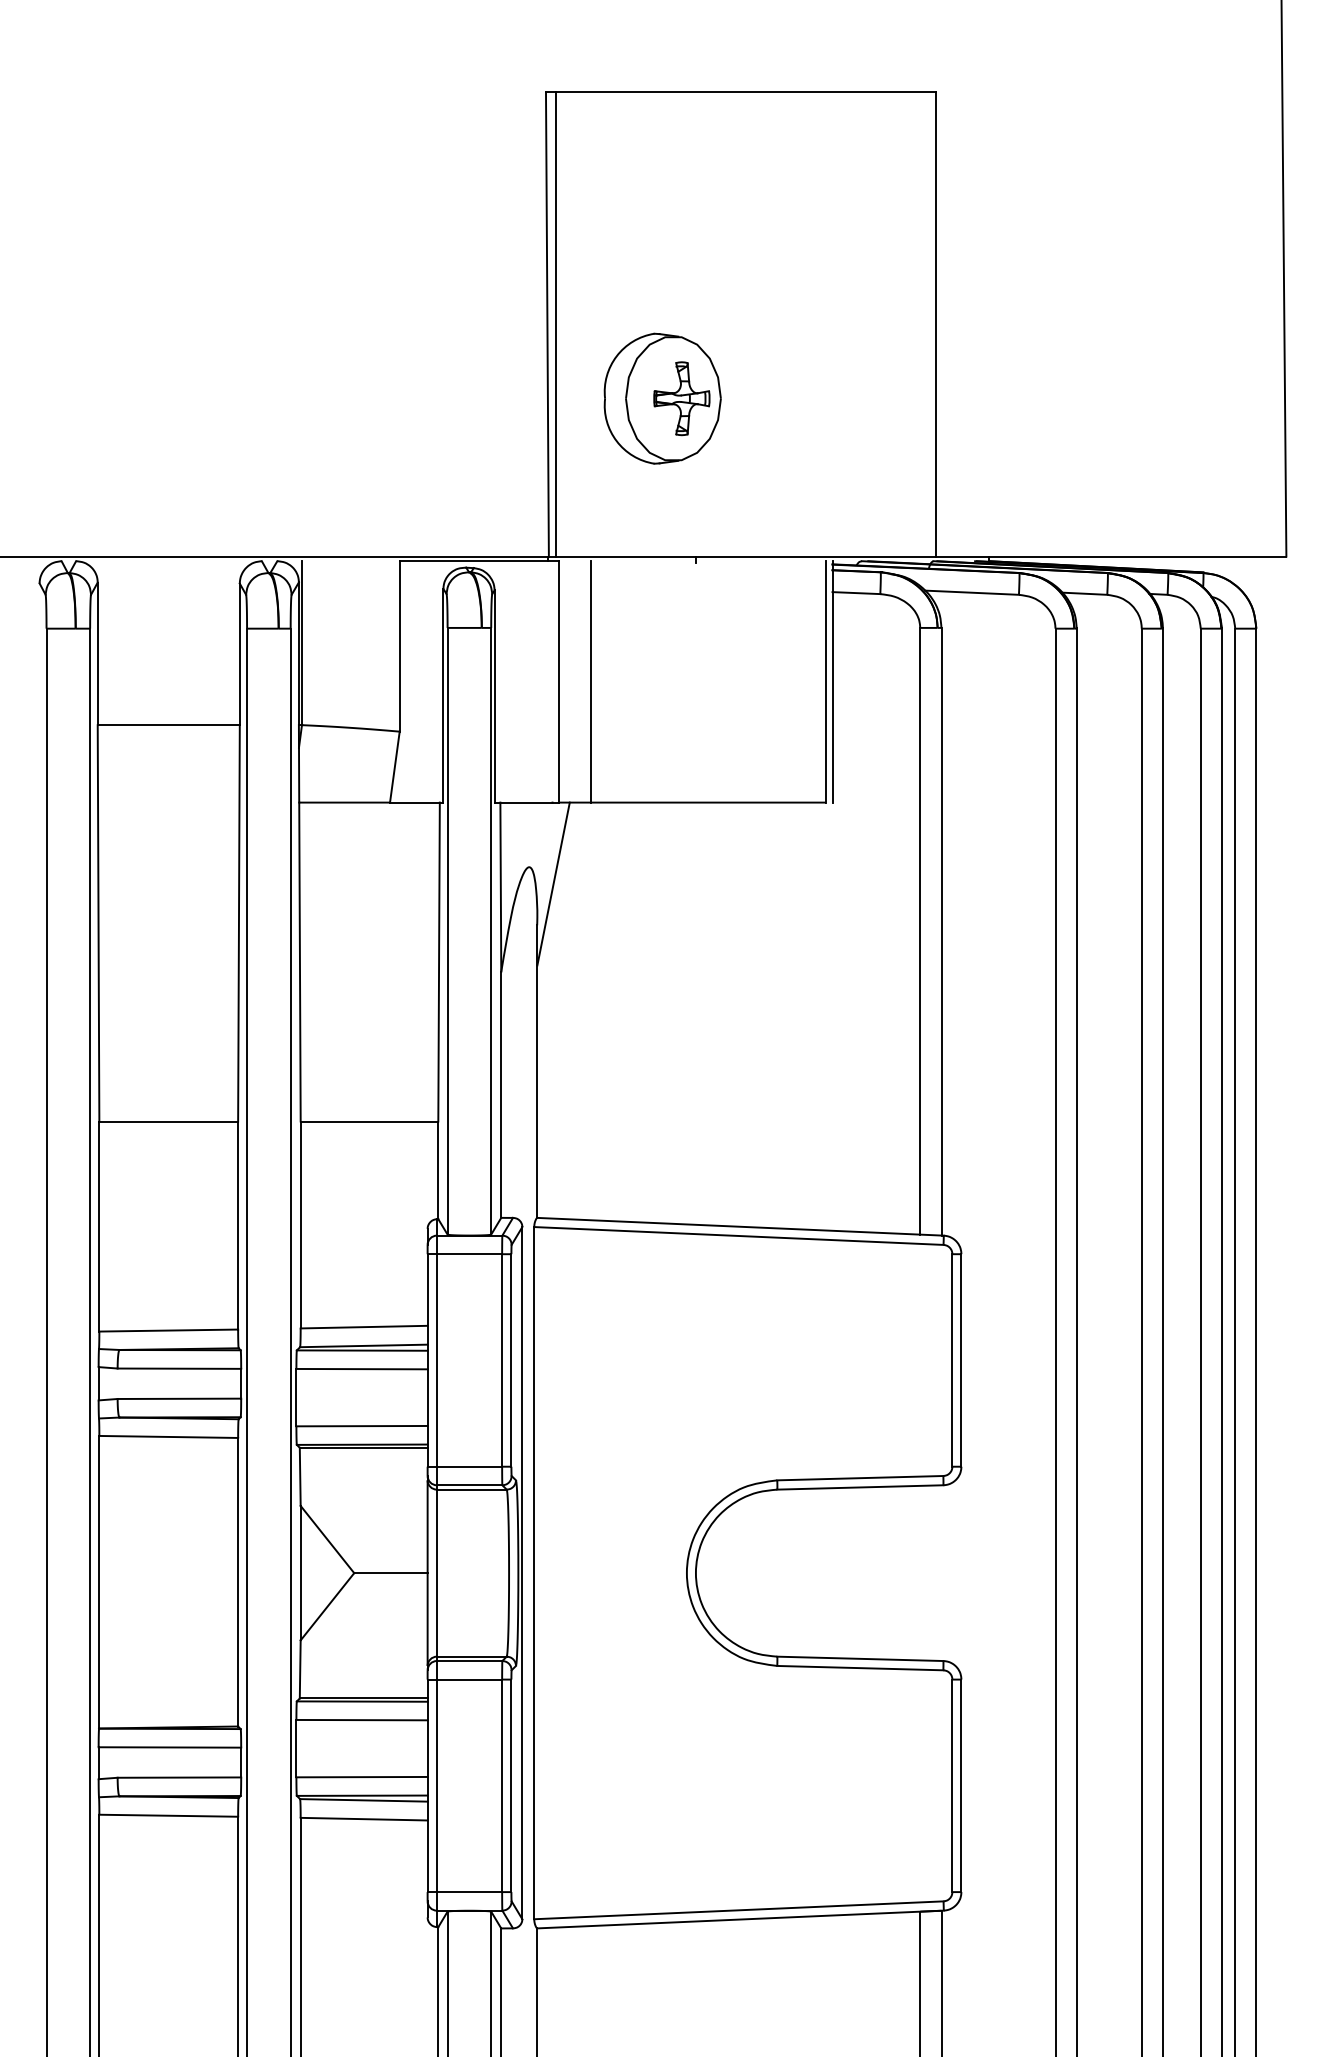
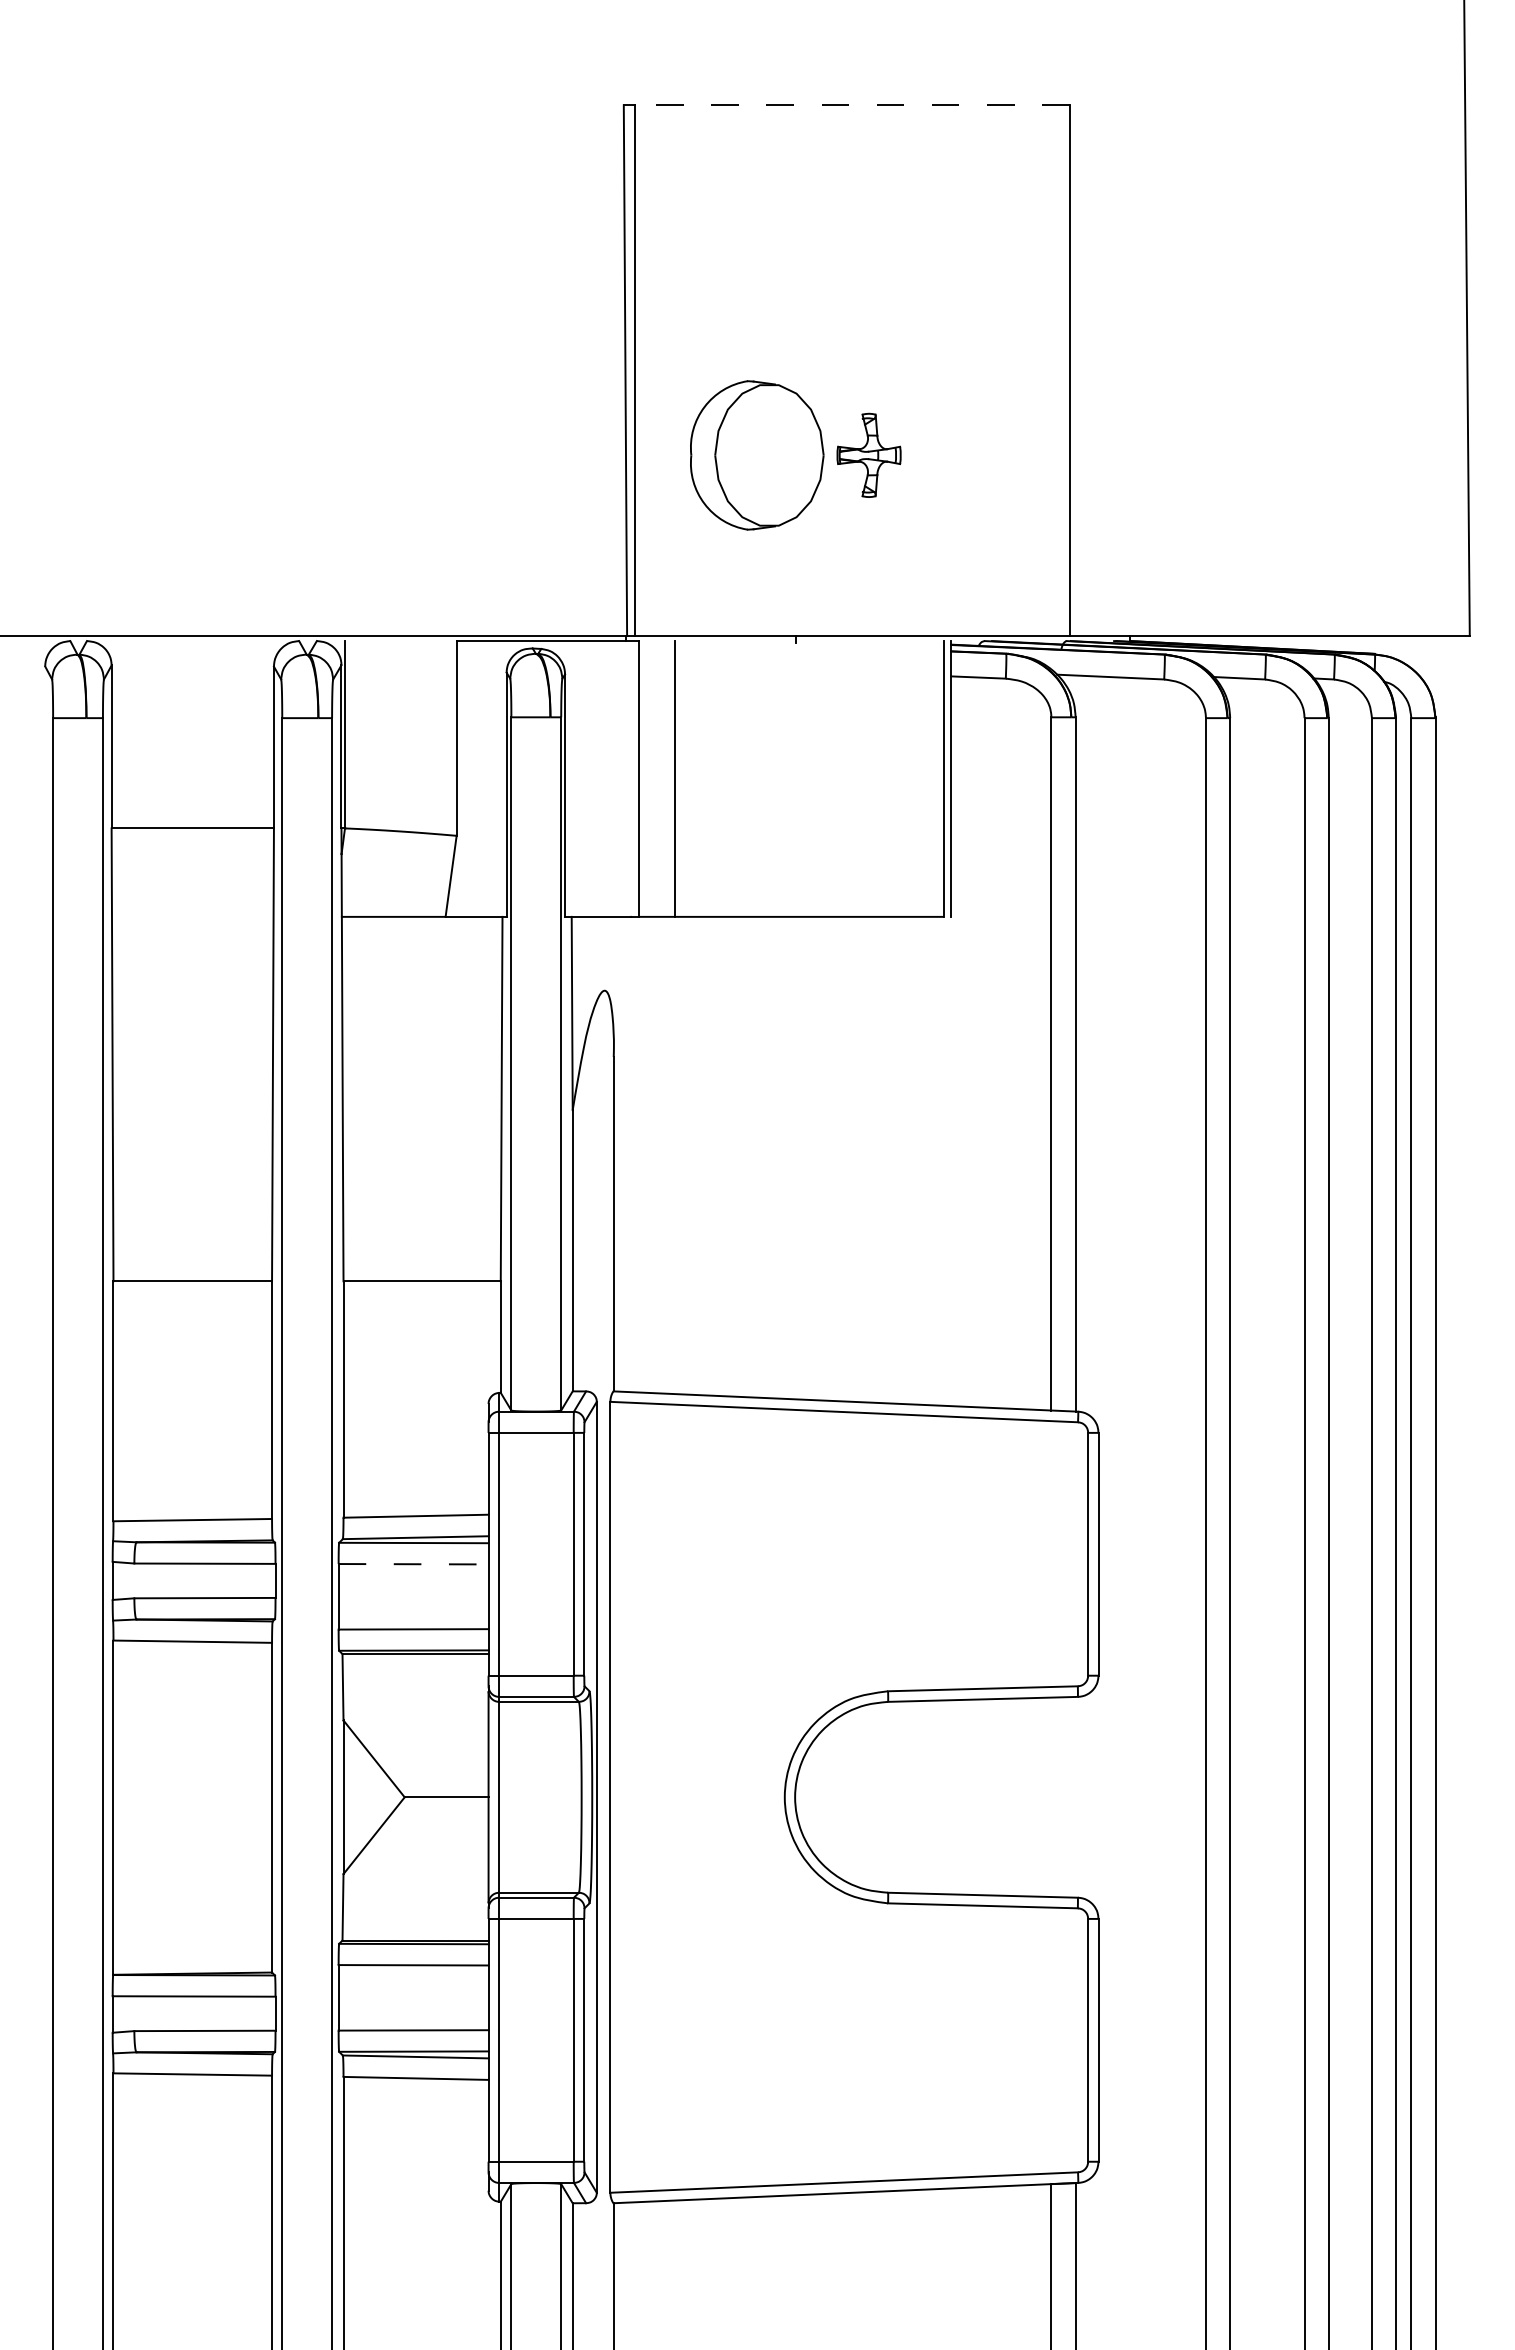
line: (746, 92) -> (852, 105), solid -> dashed
part: (681, 397) -> (868, 454), moved
line: (553, 883) -> (632, 1009), removed
line: (361, 1369) -> (413, 1564), solid -> dashed

